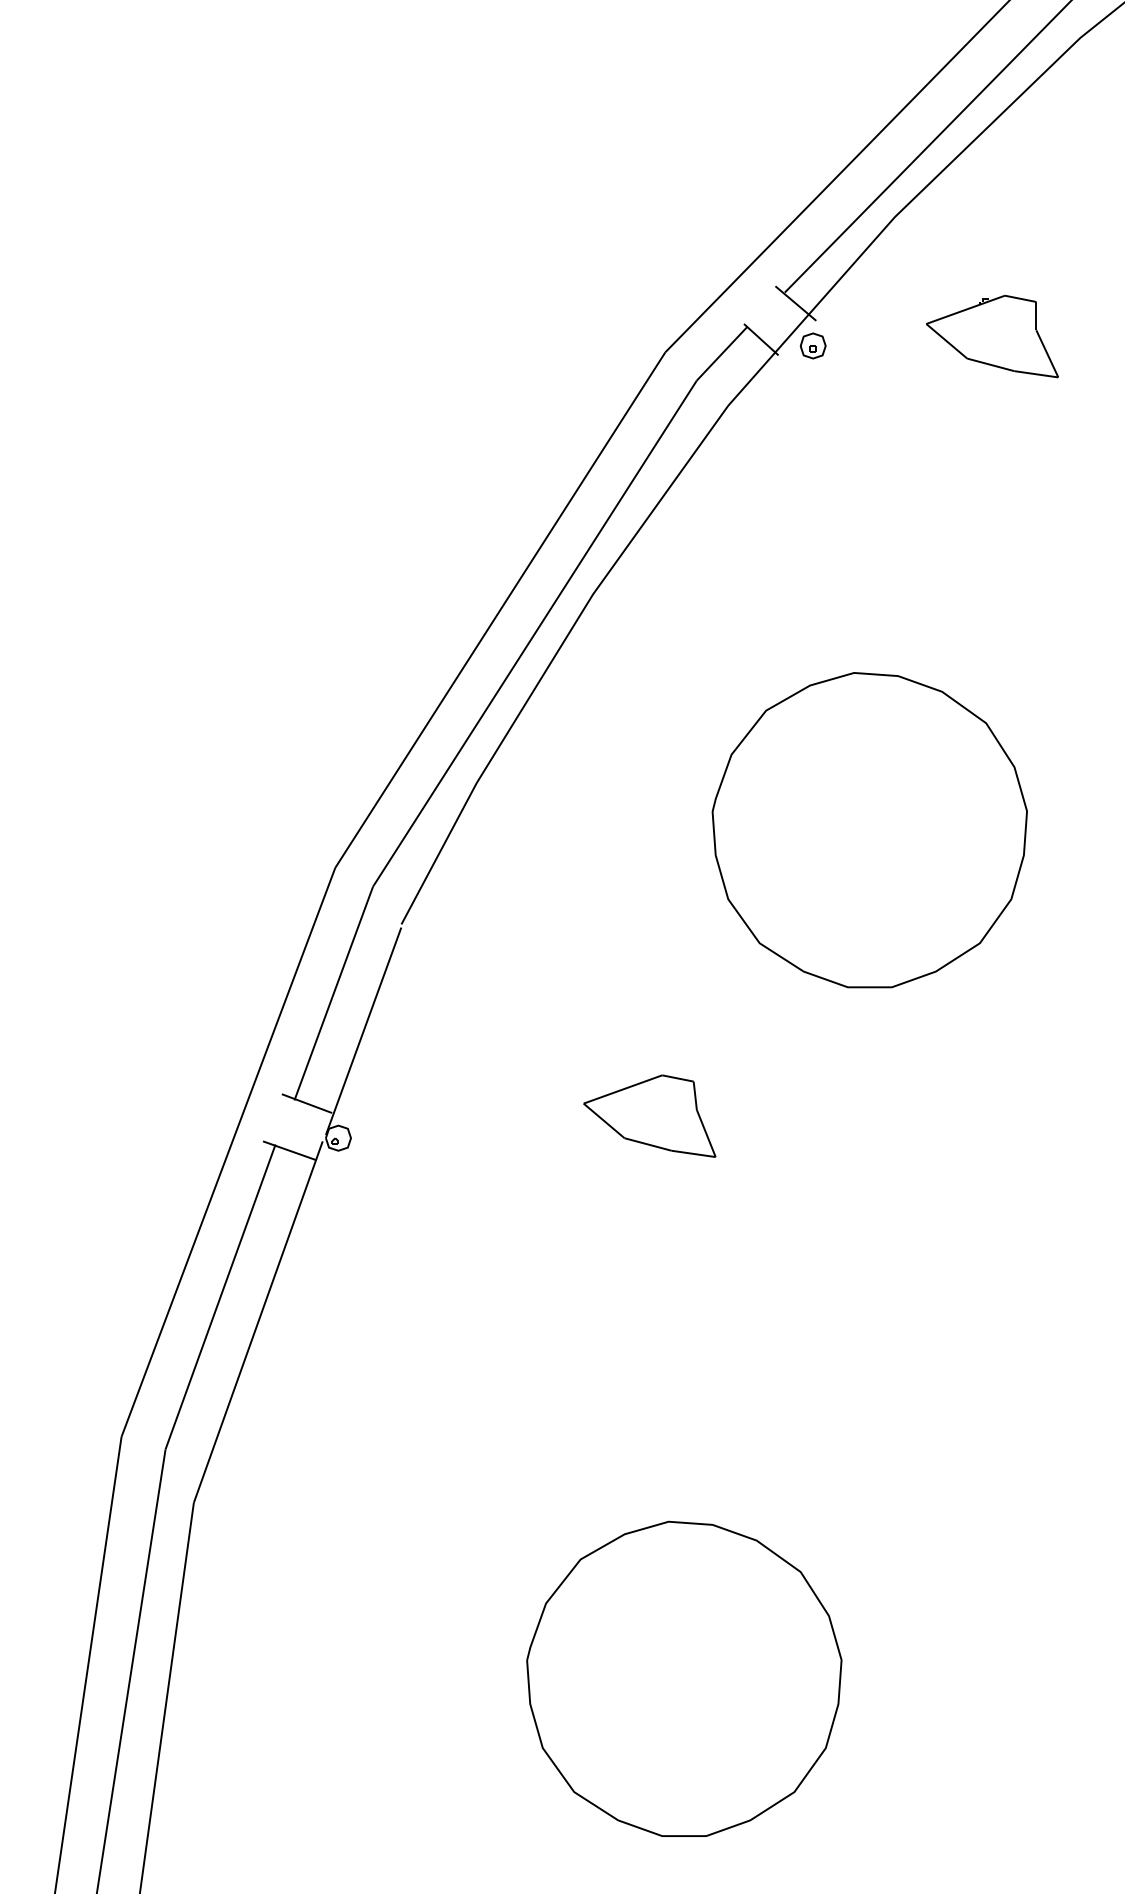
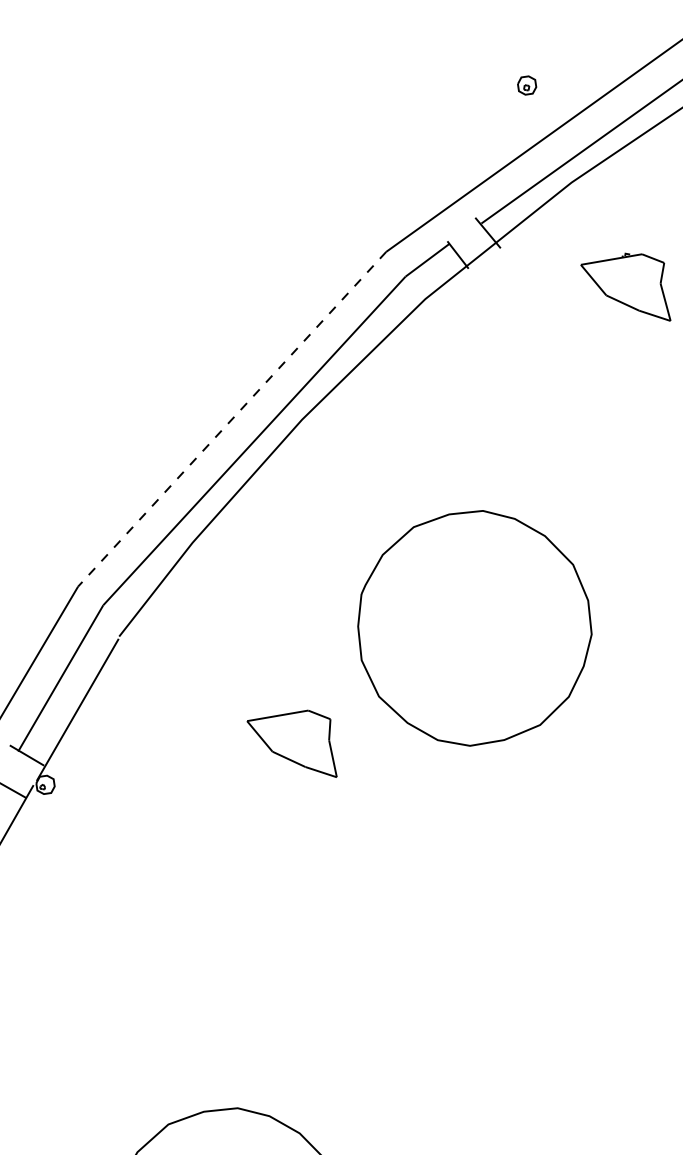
part: (812, 345) -> (526, 85), moved
line: (500, 610) -> (232, 419), solid -> dashed
part: (649, 1115) -> (293, 738), moved

